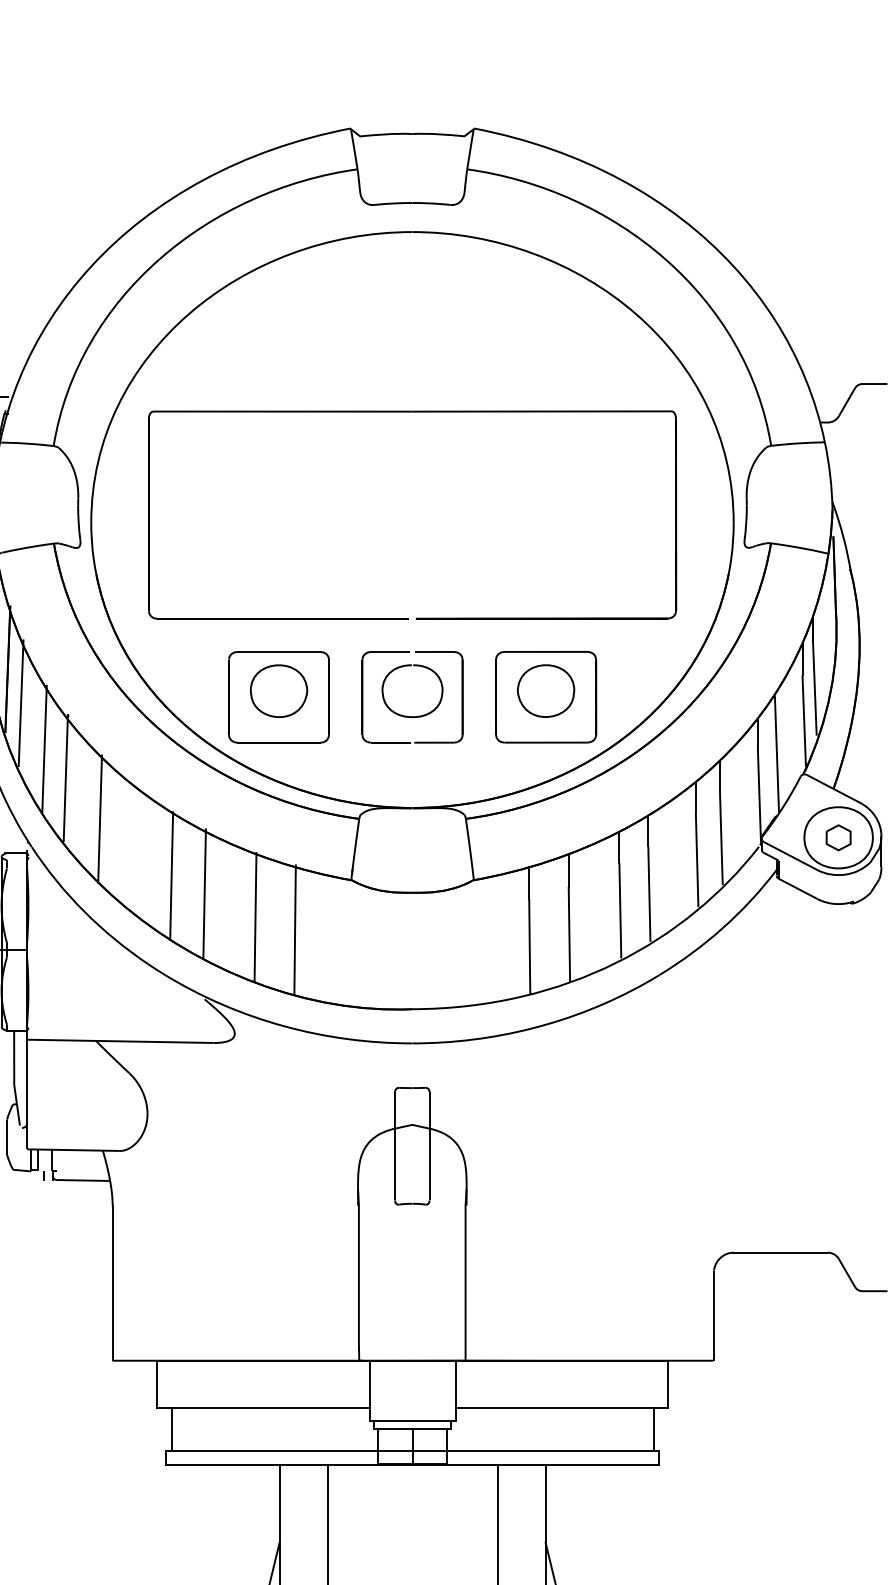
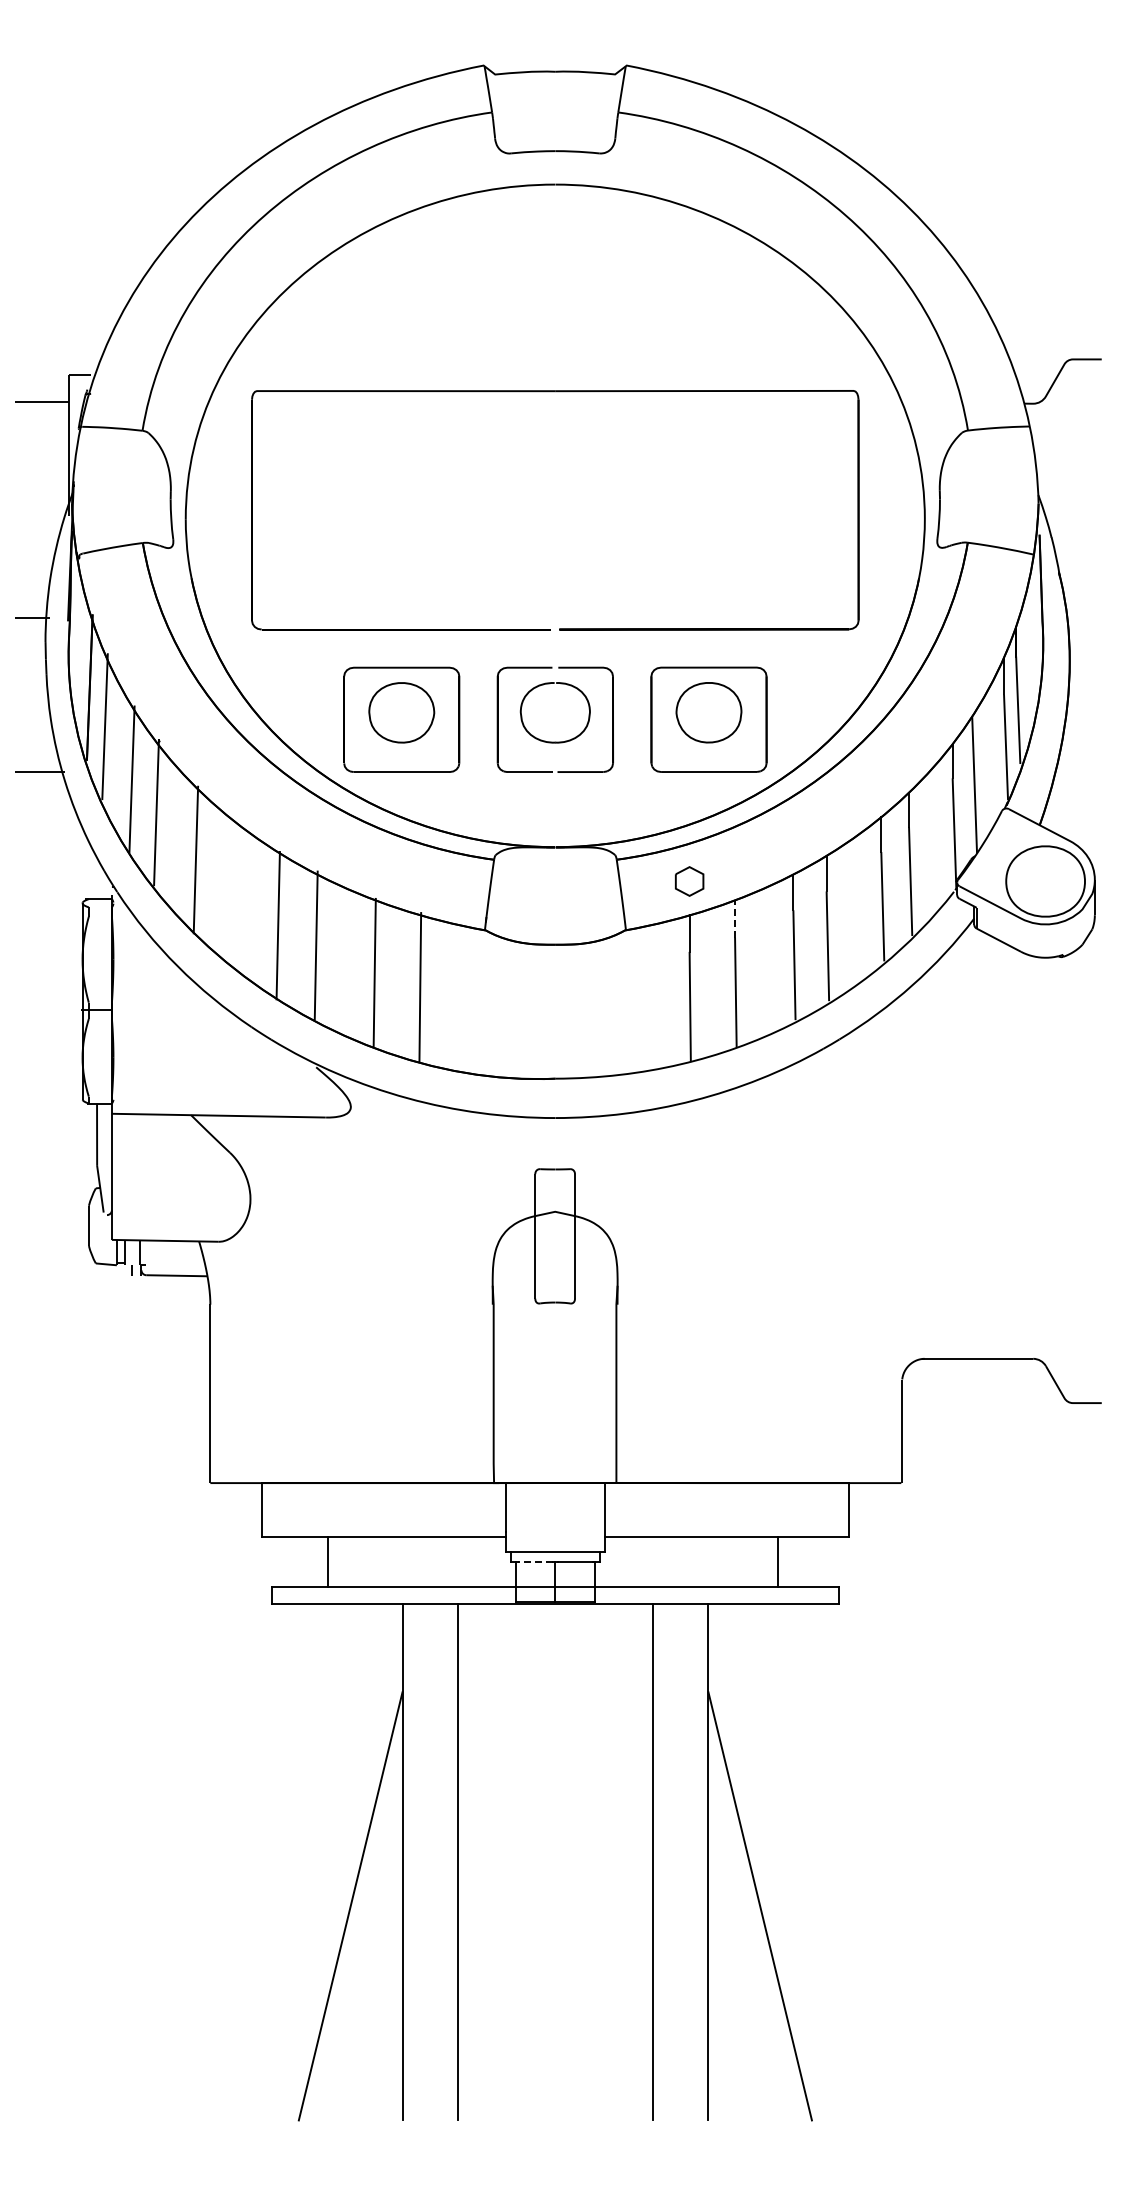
part: (838, 837) -> (689, 881), moved
line: (569, 870) -> (735, 919), solid -> dashed
line: (171, 1428) -> (328, 1561), moved
line: (653, 1428) -> (777, 1561), moved
line: (395, 1429) -> (535, 1562), solid -> dashed

